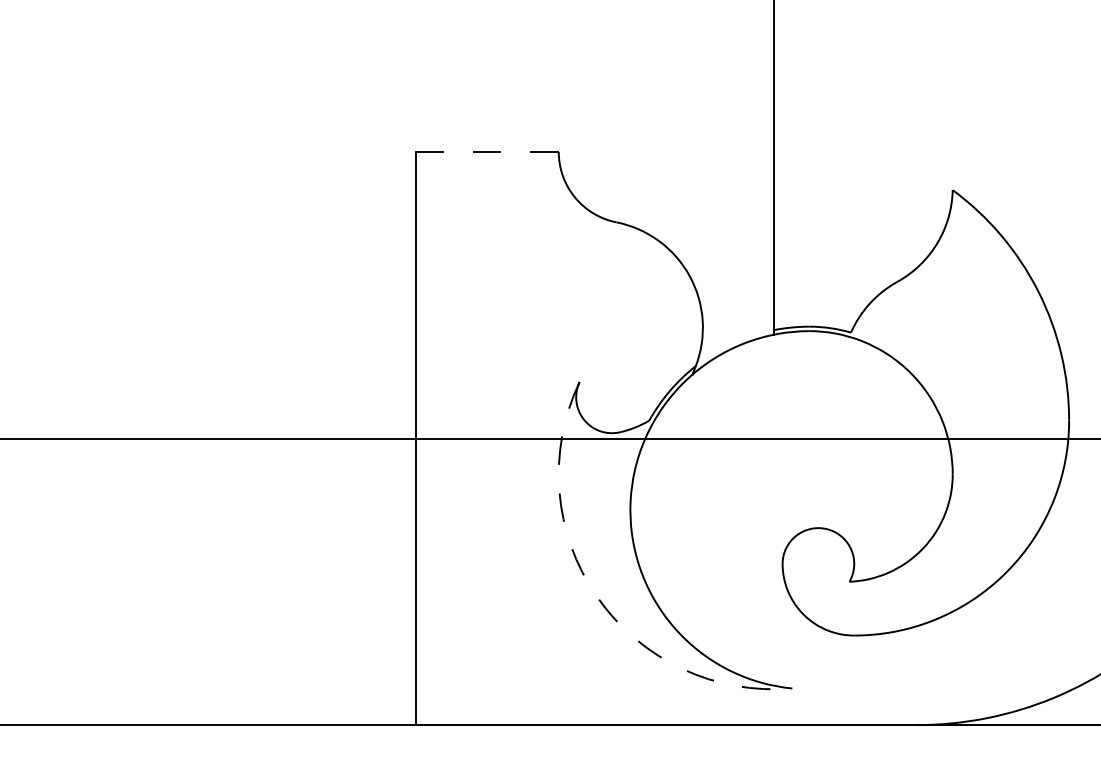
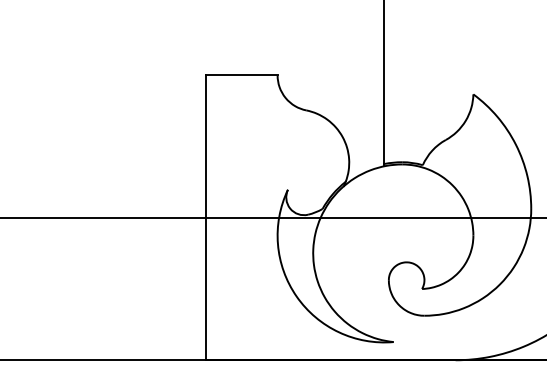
line: (488, 152) -> (242, 75), dashed -> solid
arc: (596, 596) -> (296, 296), dashed -> solid

